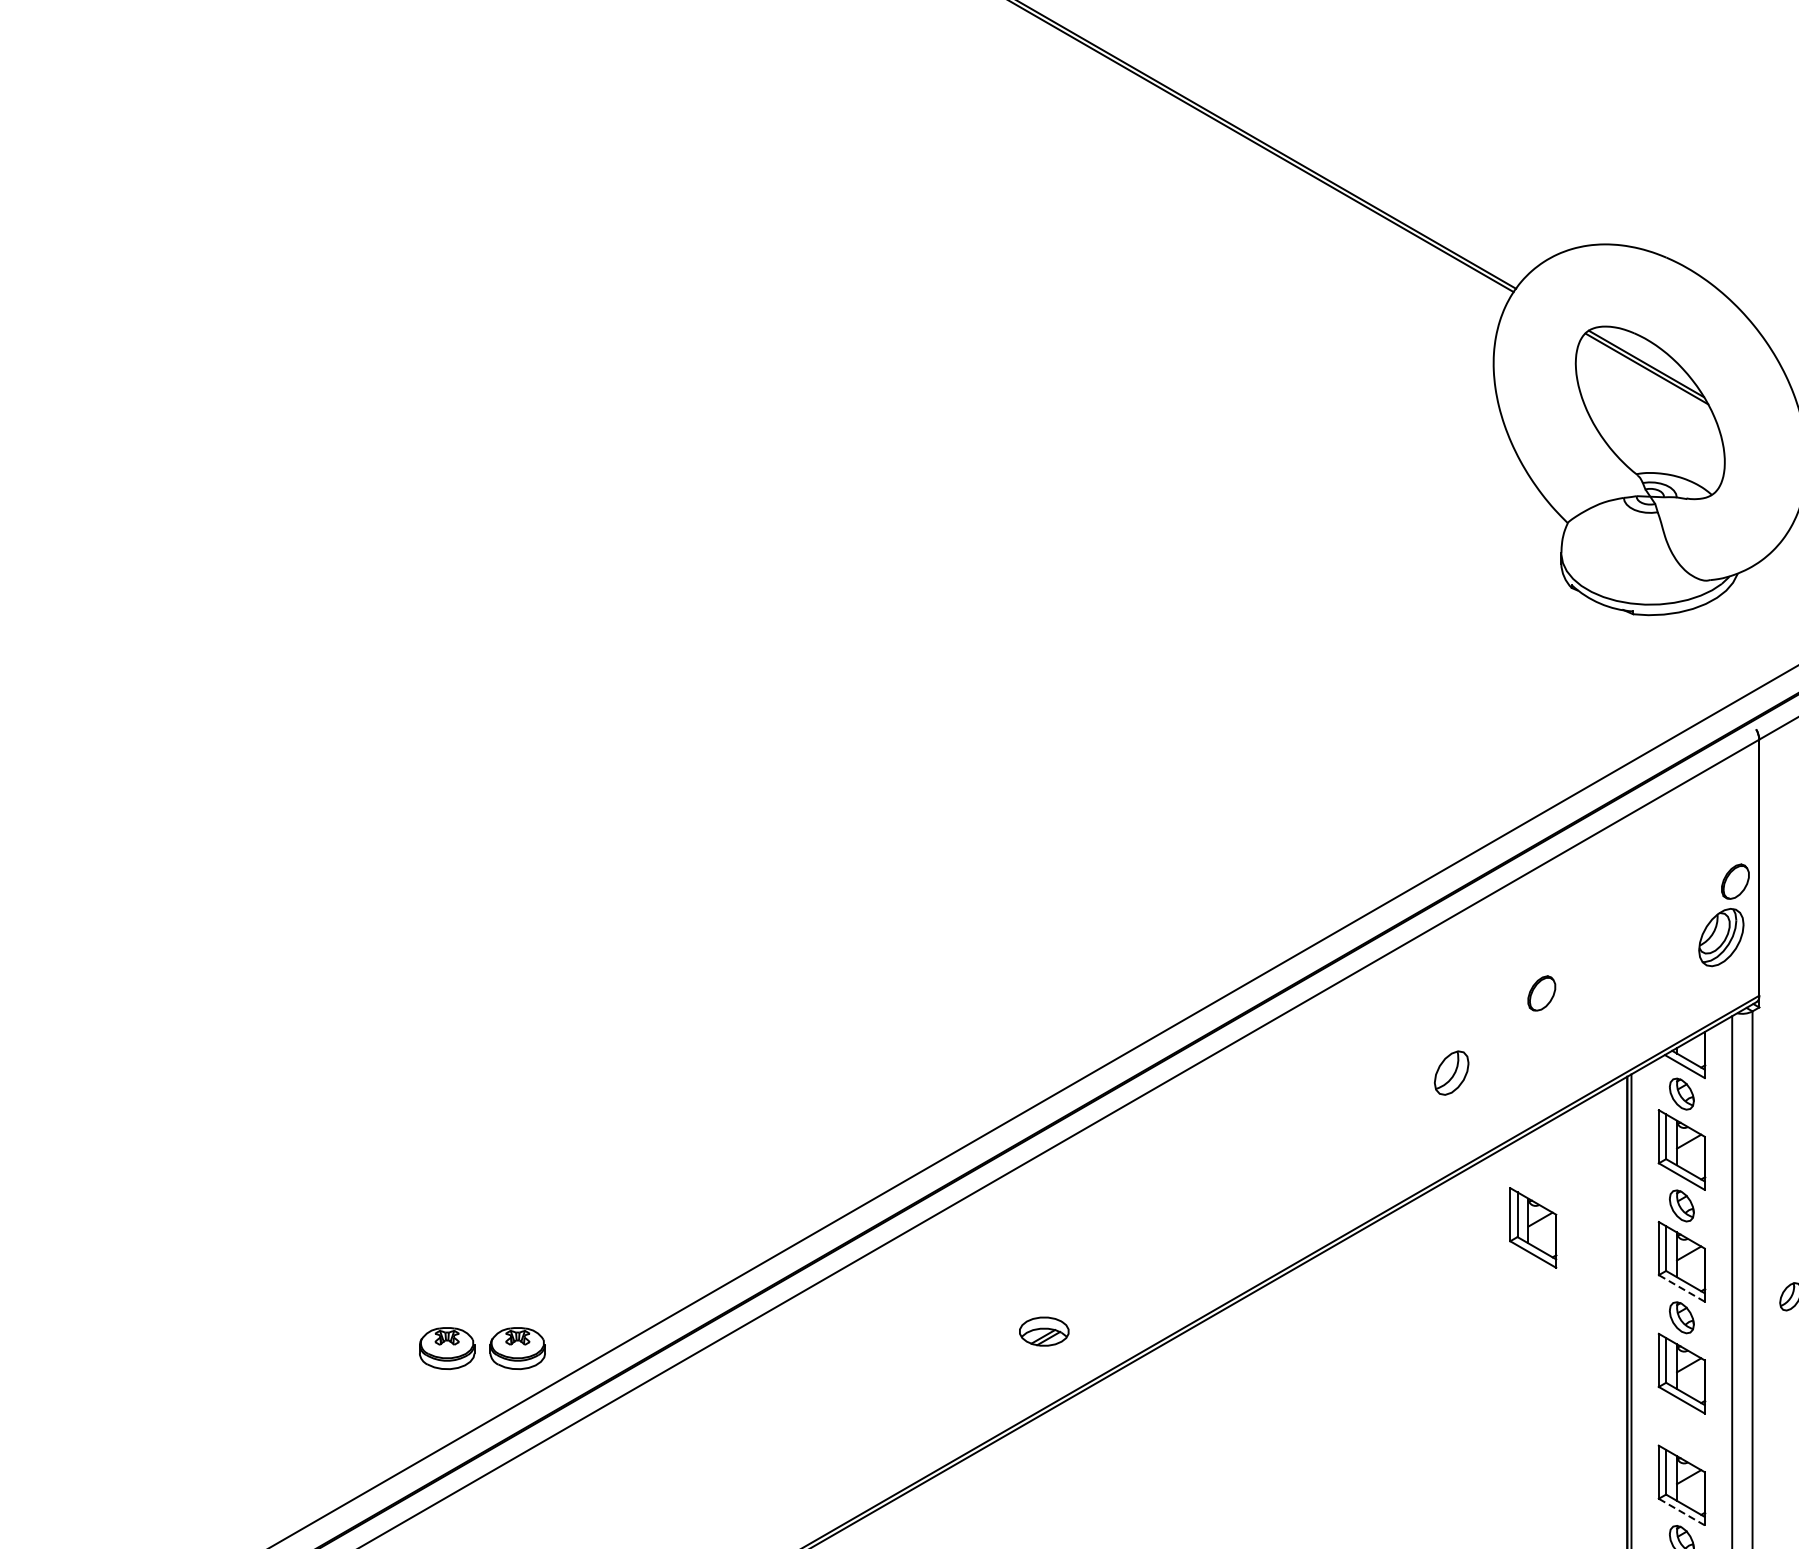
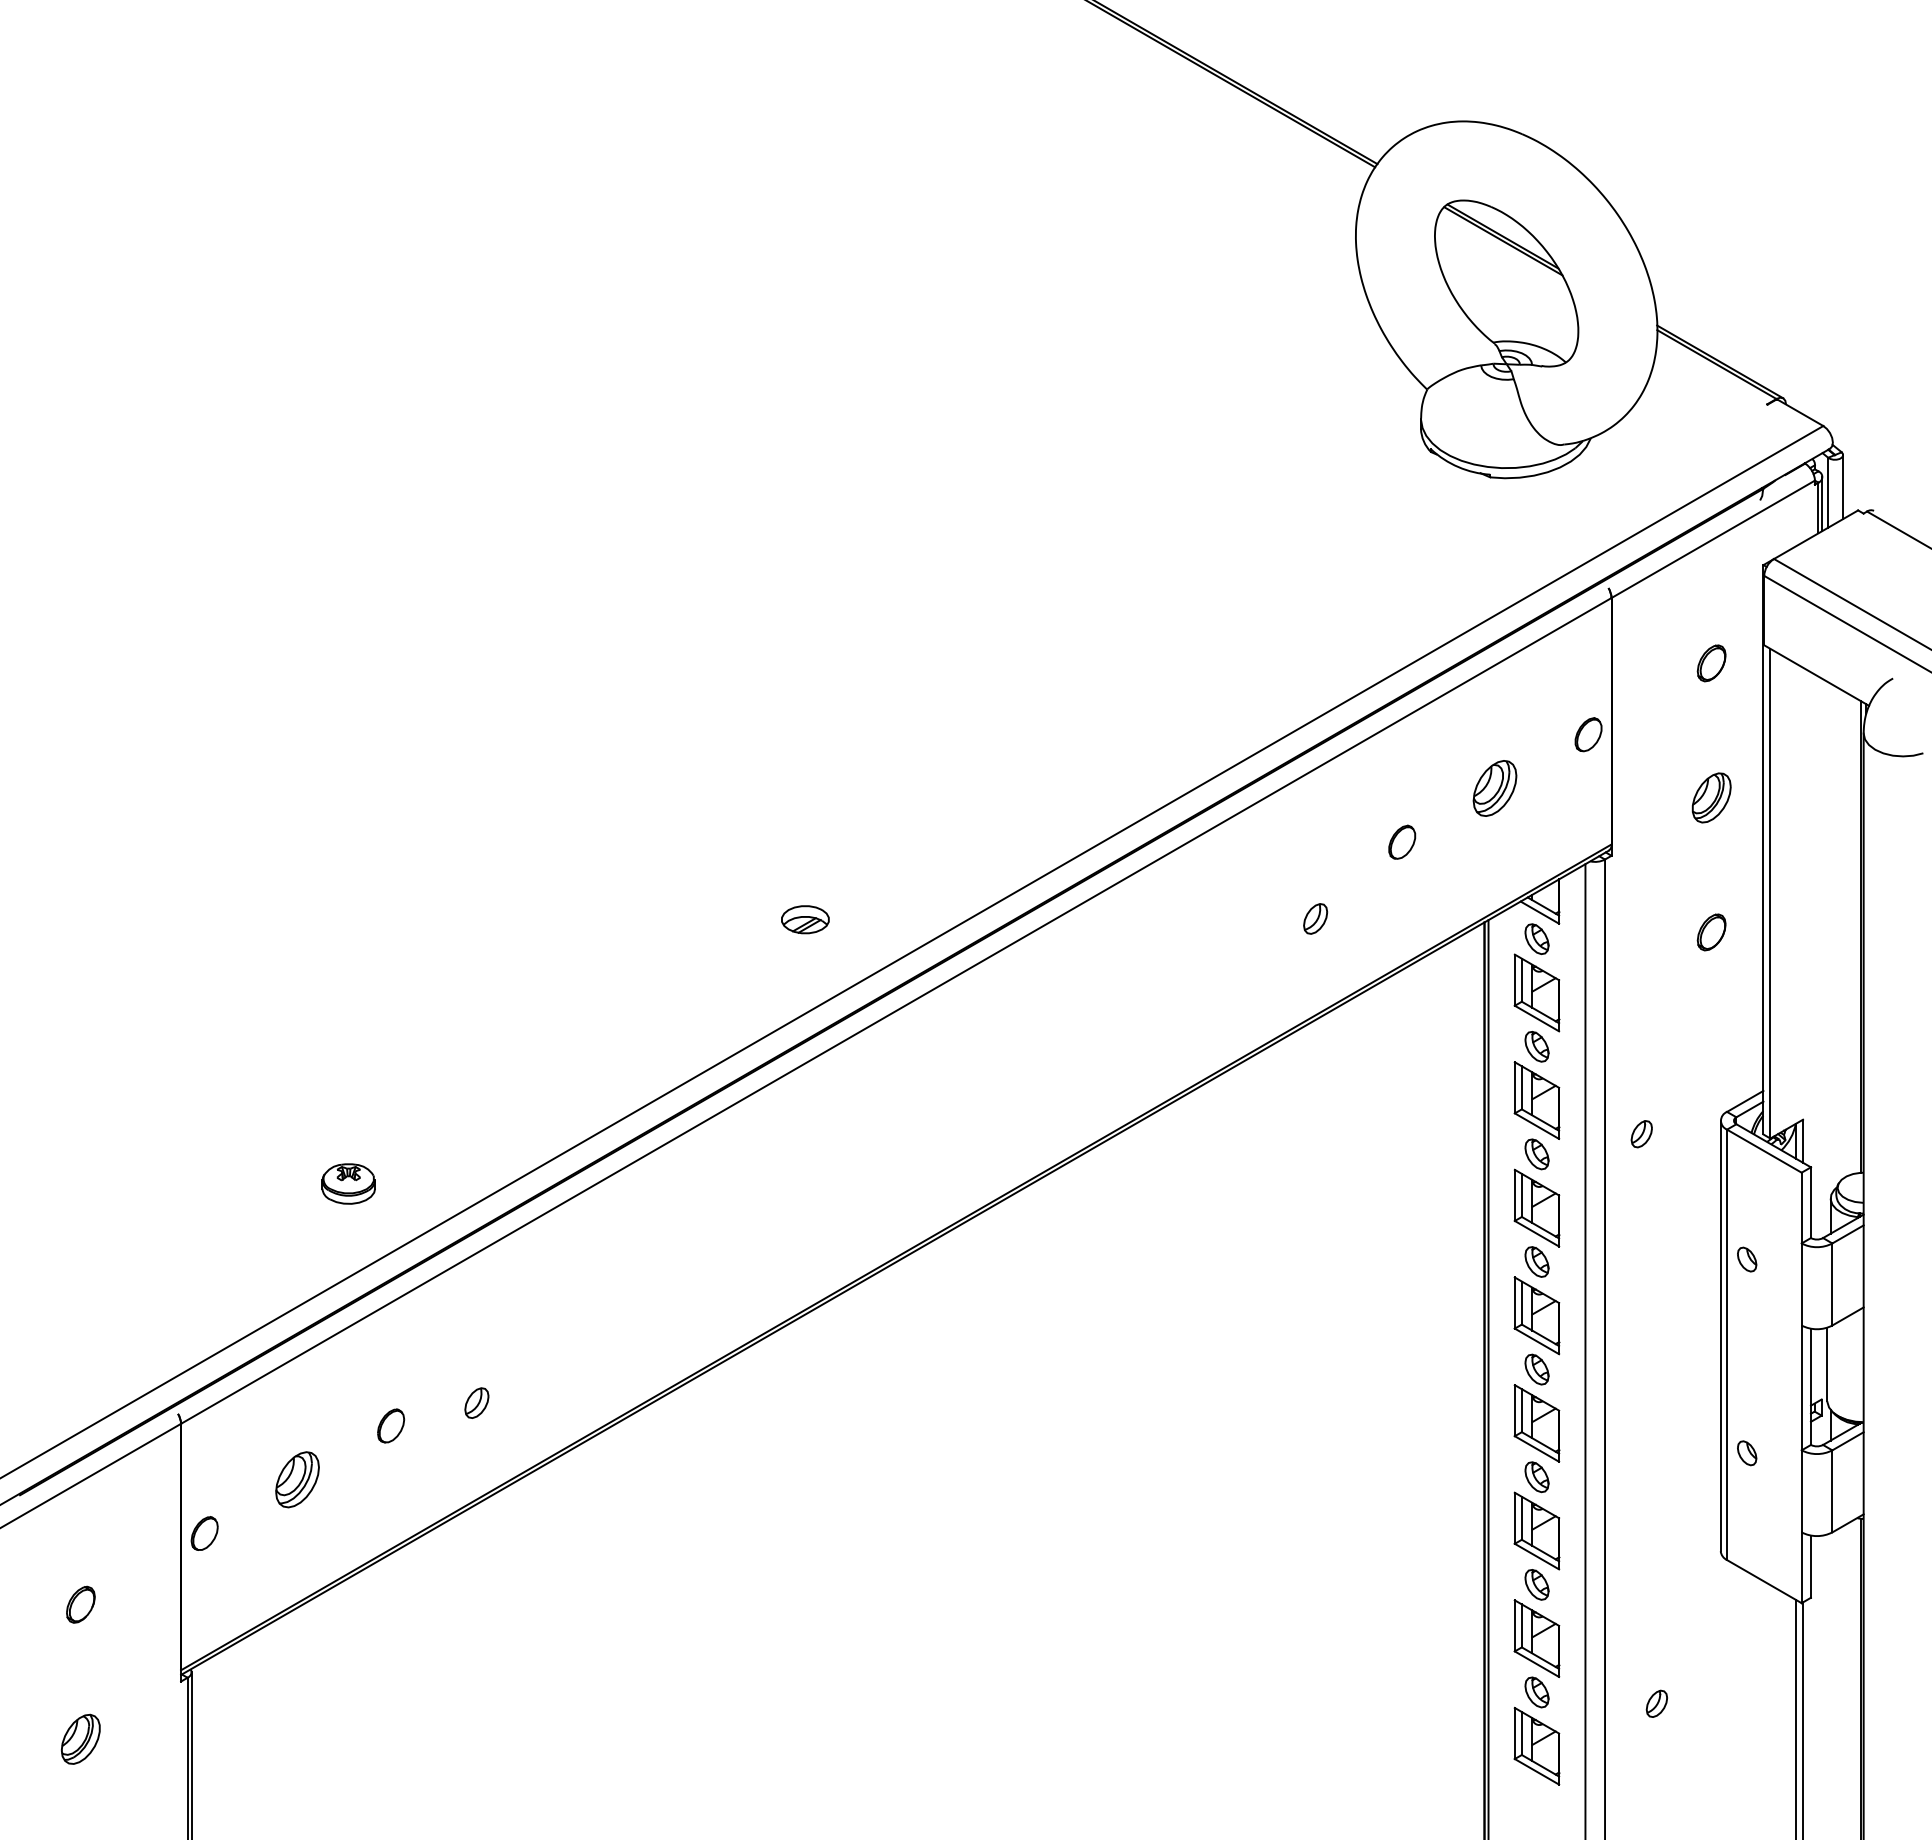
part: (1720, 937) -> (1494, 788), moved
part: (1451, 1072) -> (1315, 918), size x0.71
part: (1532, 1227) -> (1393, 1067), removed
line: (1681, 1288) -> (1536, 1126), dashed -> solid
part: (1044, 1331) -> (805, 919), moved
part: (517, 1348) -> (416, 1183), removed
part: (1681, 1429) -> (1536, 1261), added
line: (1681, 1512) -> (1536, 1341), dashed -> solid

